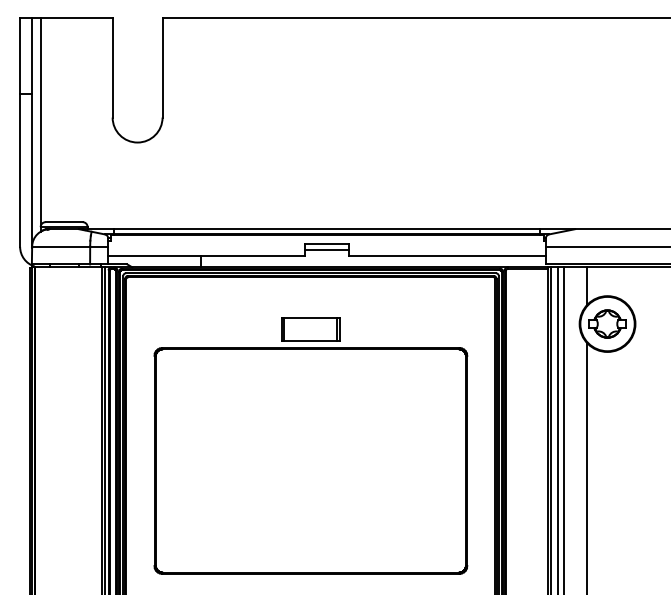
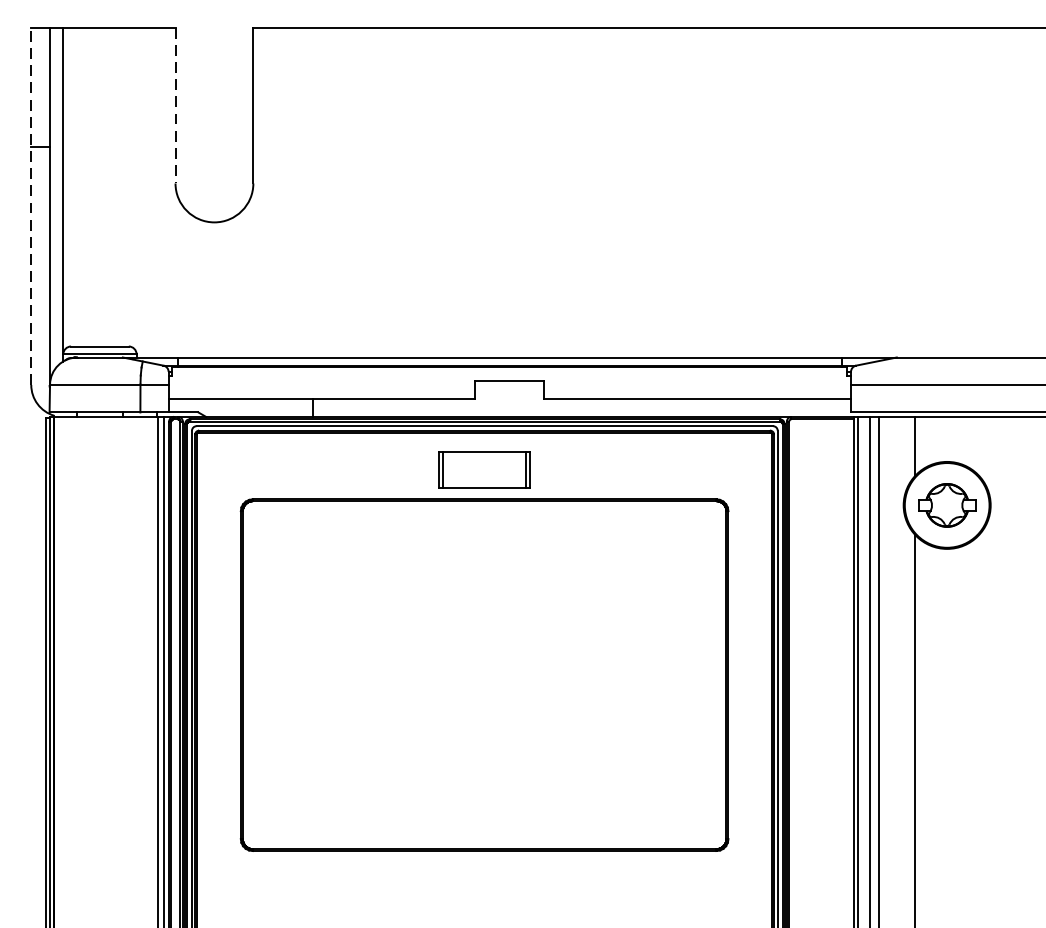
line: (112, 67) -> (175, 105), solid -> dashed
line: (20, 132) -> (31, 206), solid -> dashed
line: (327, 249) -> (510, 389), removed
part: (310, 445) -> (484, 651), moved

